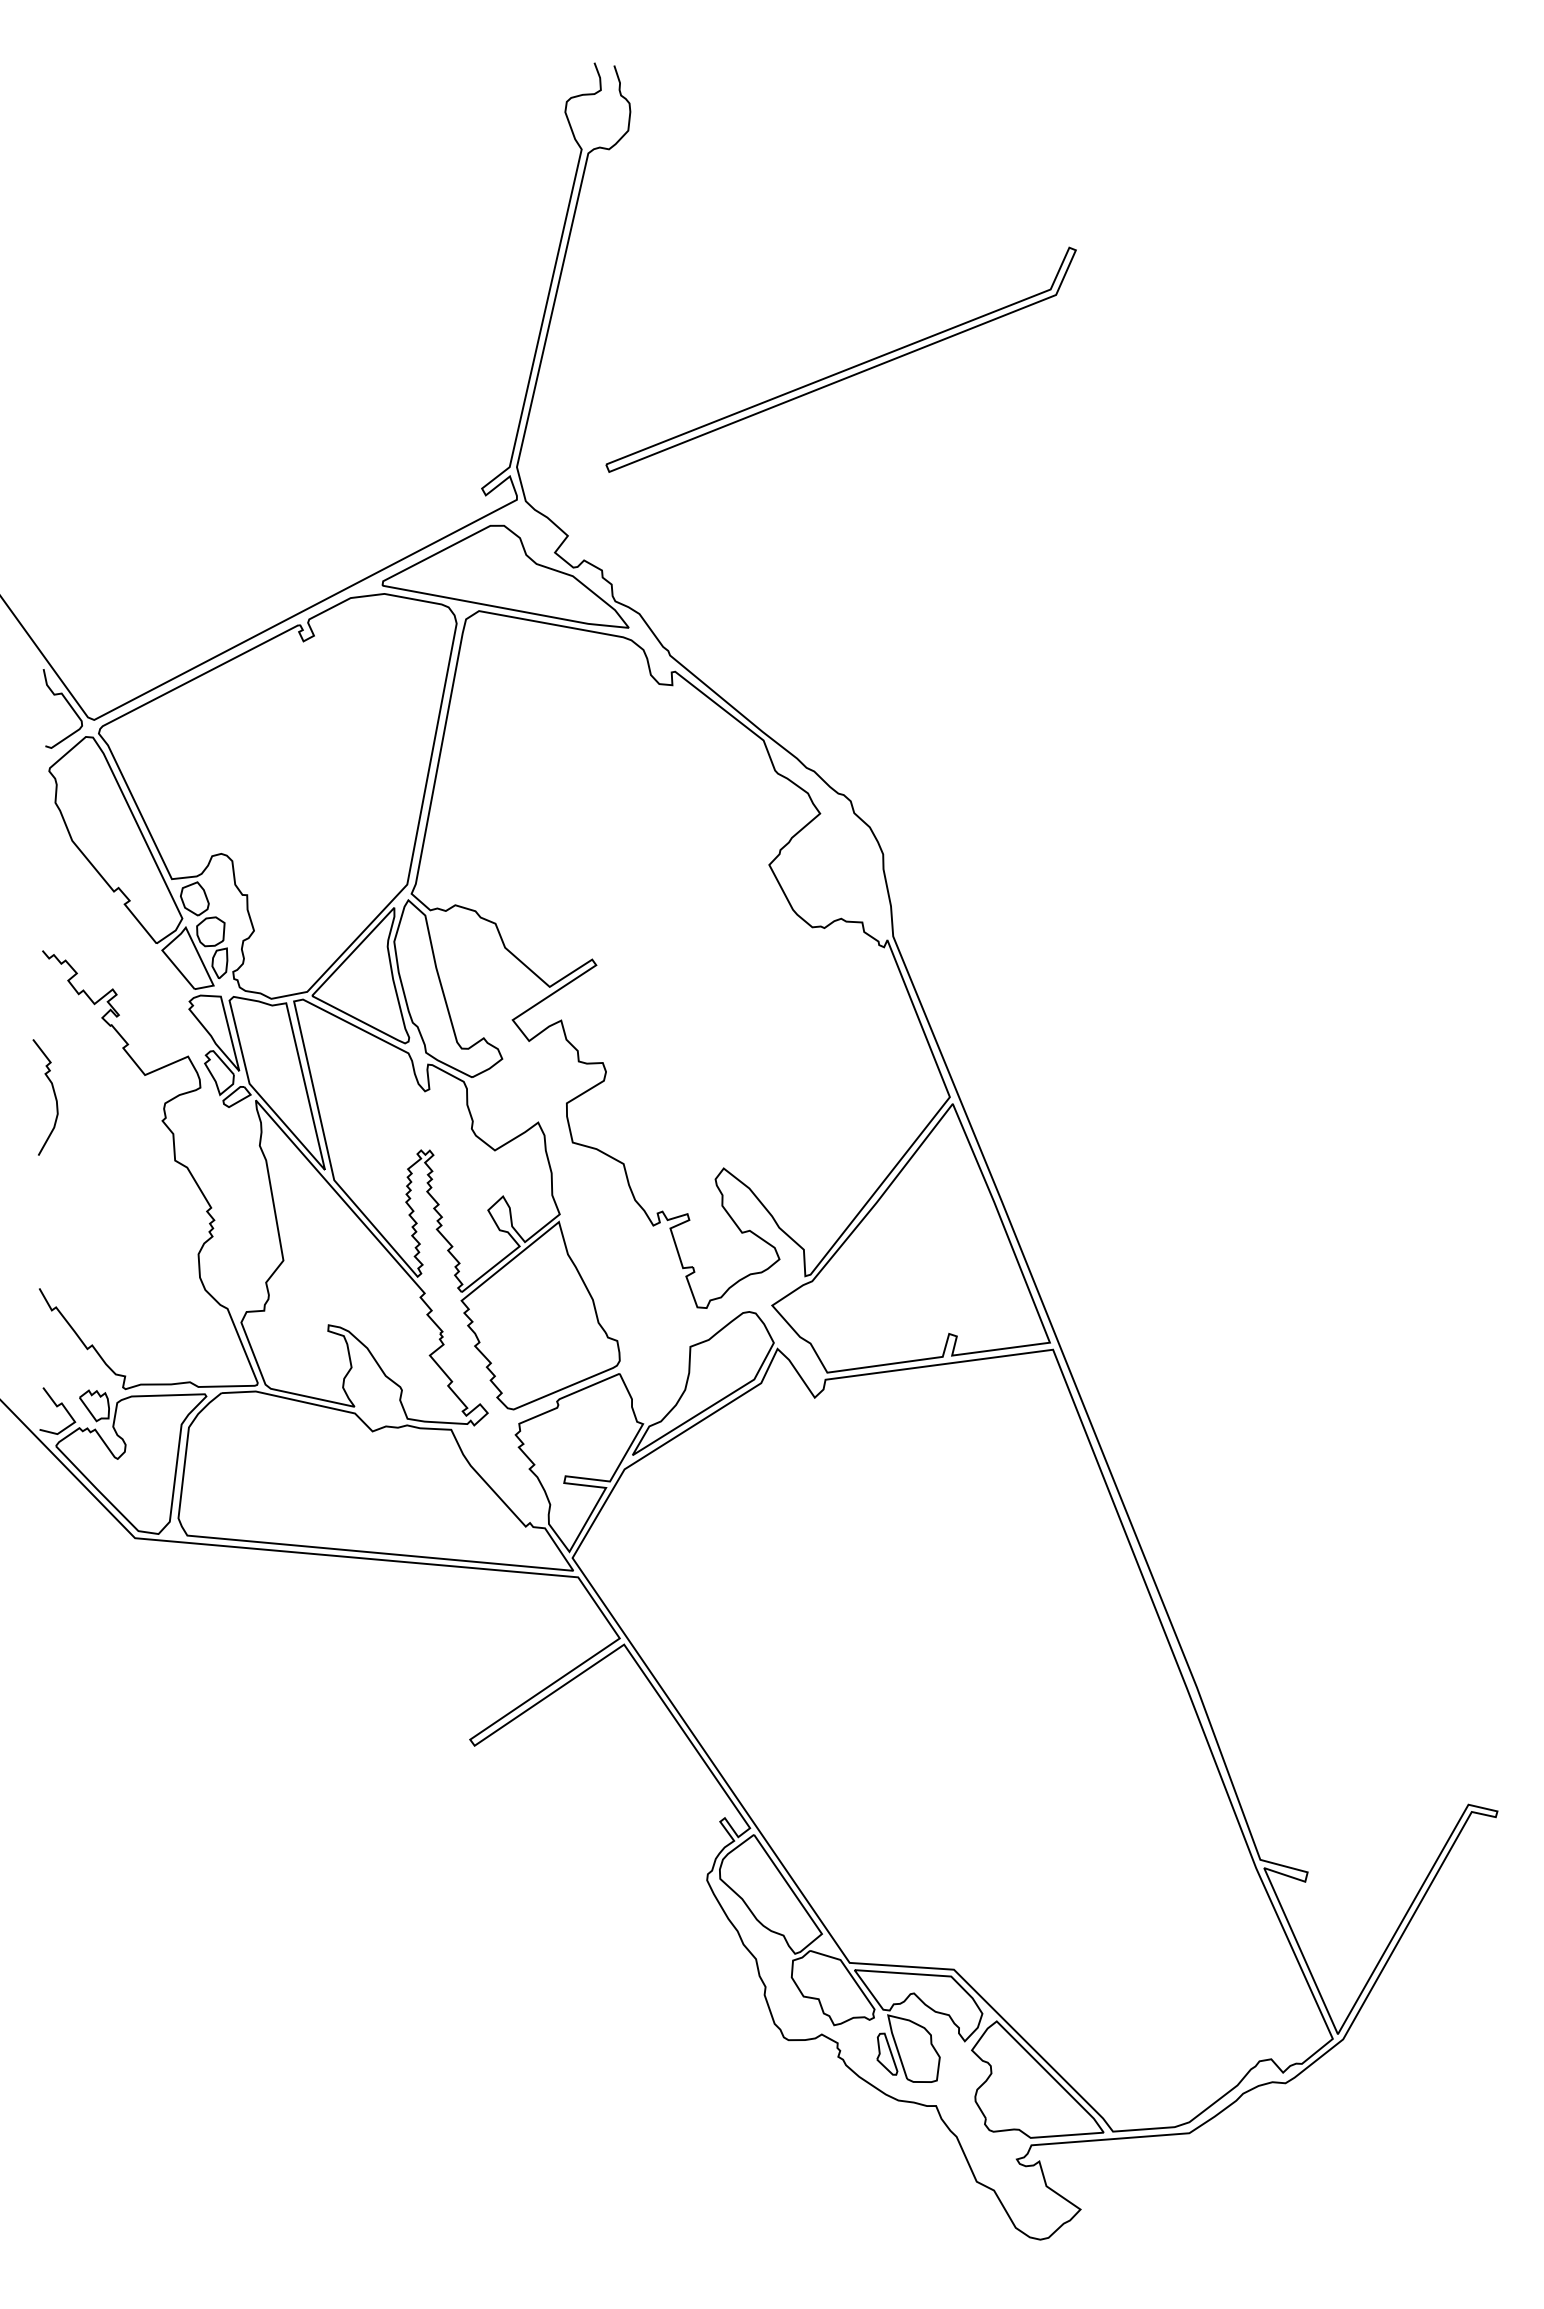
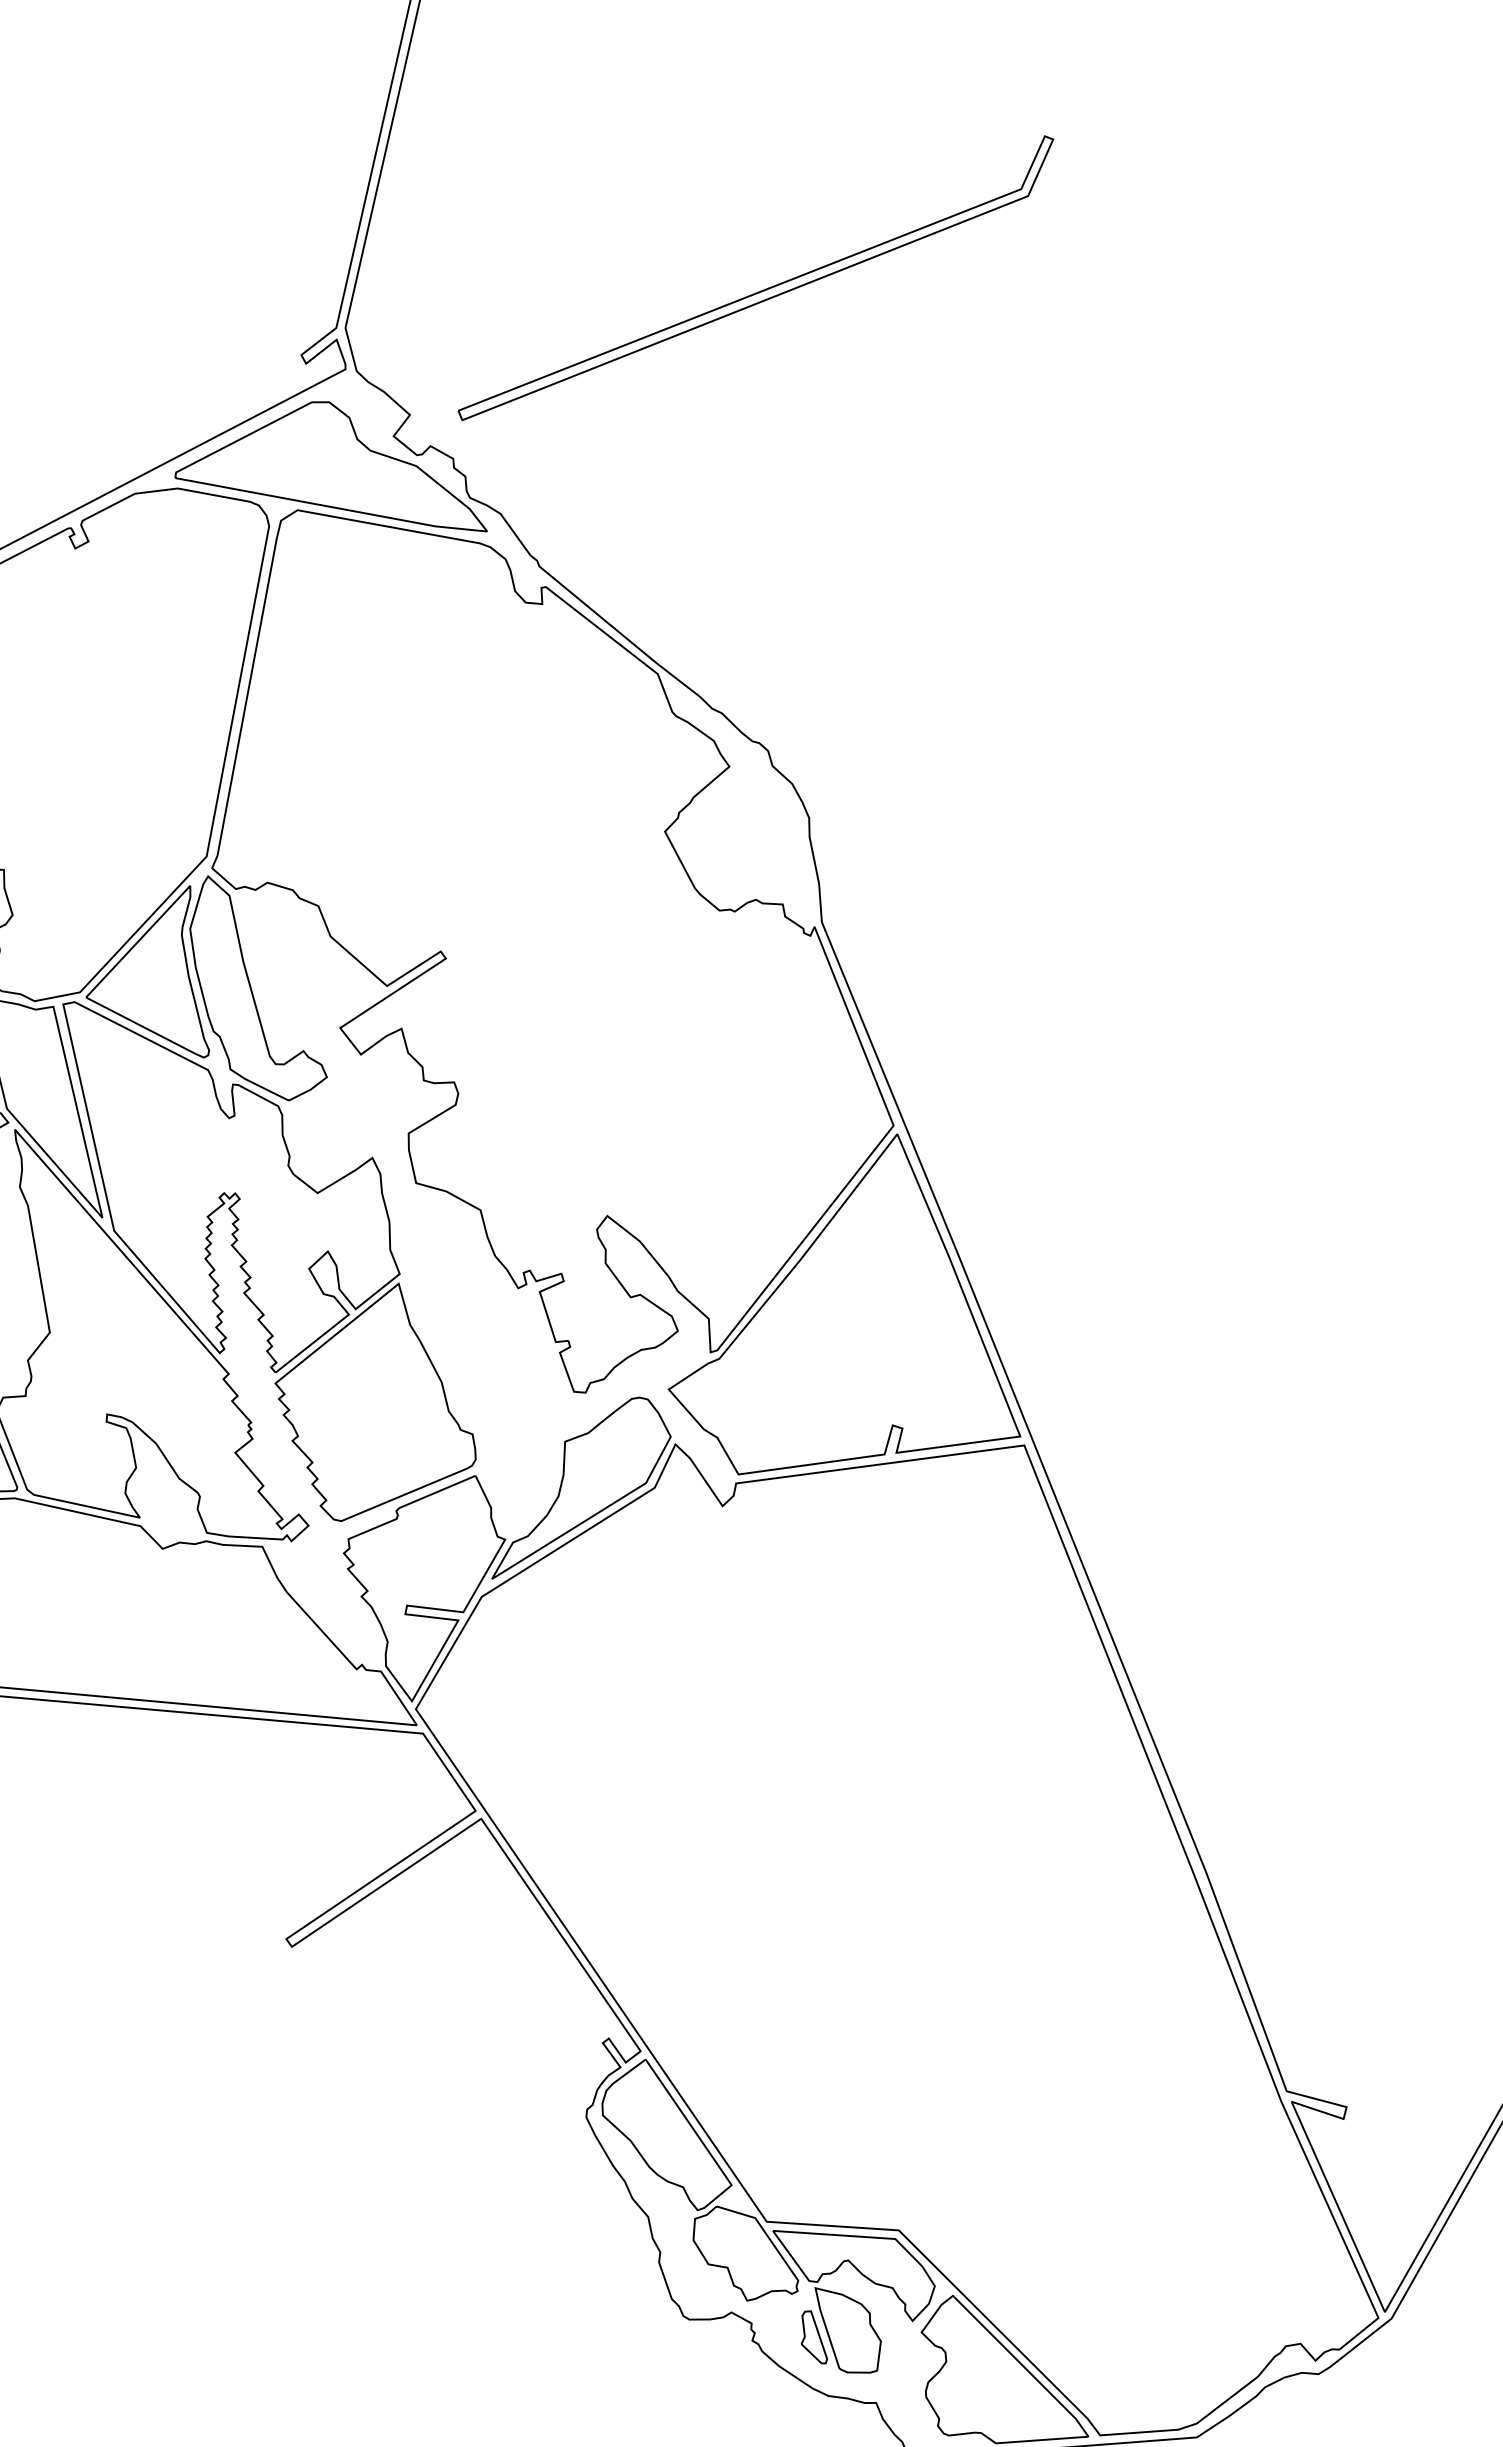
part: (844, 369) -> (760, 290), moved

